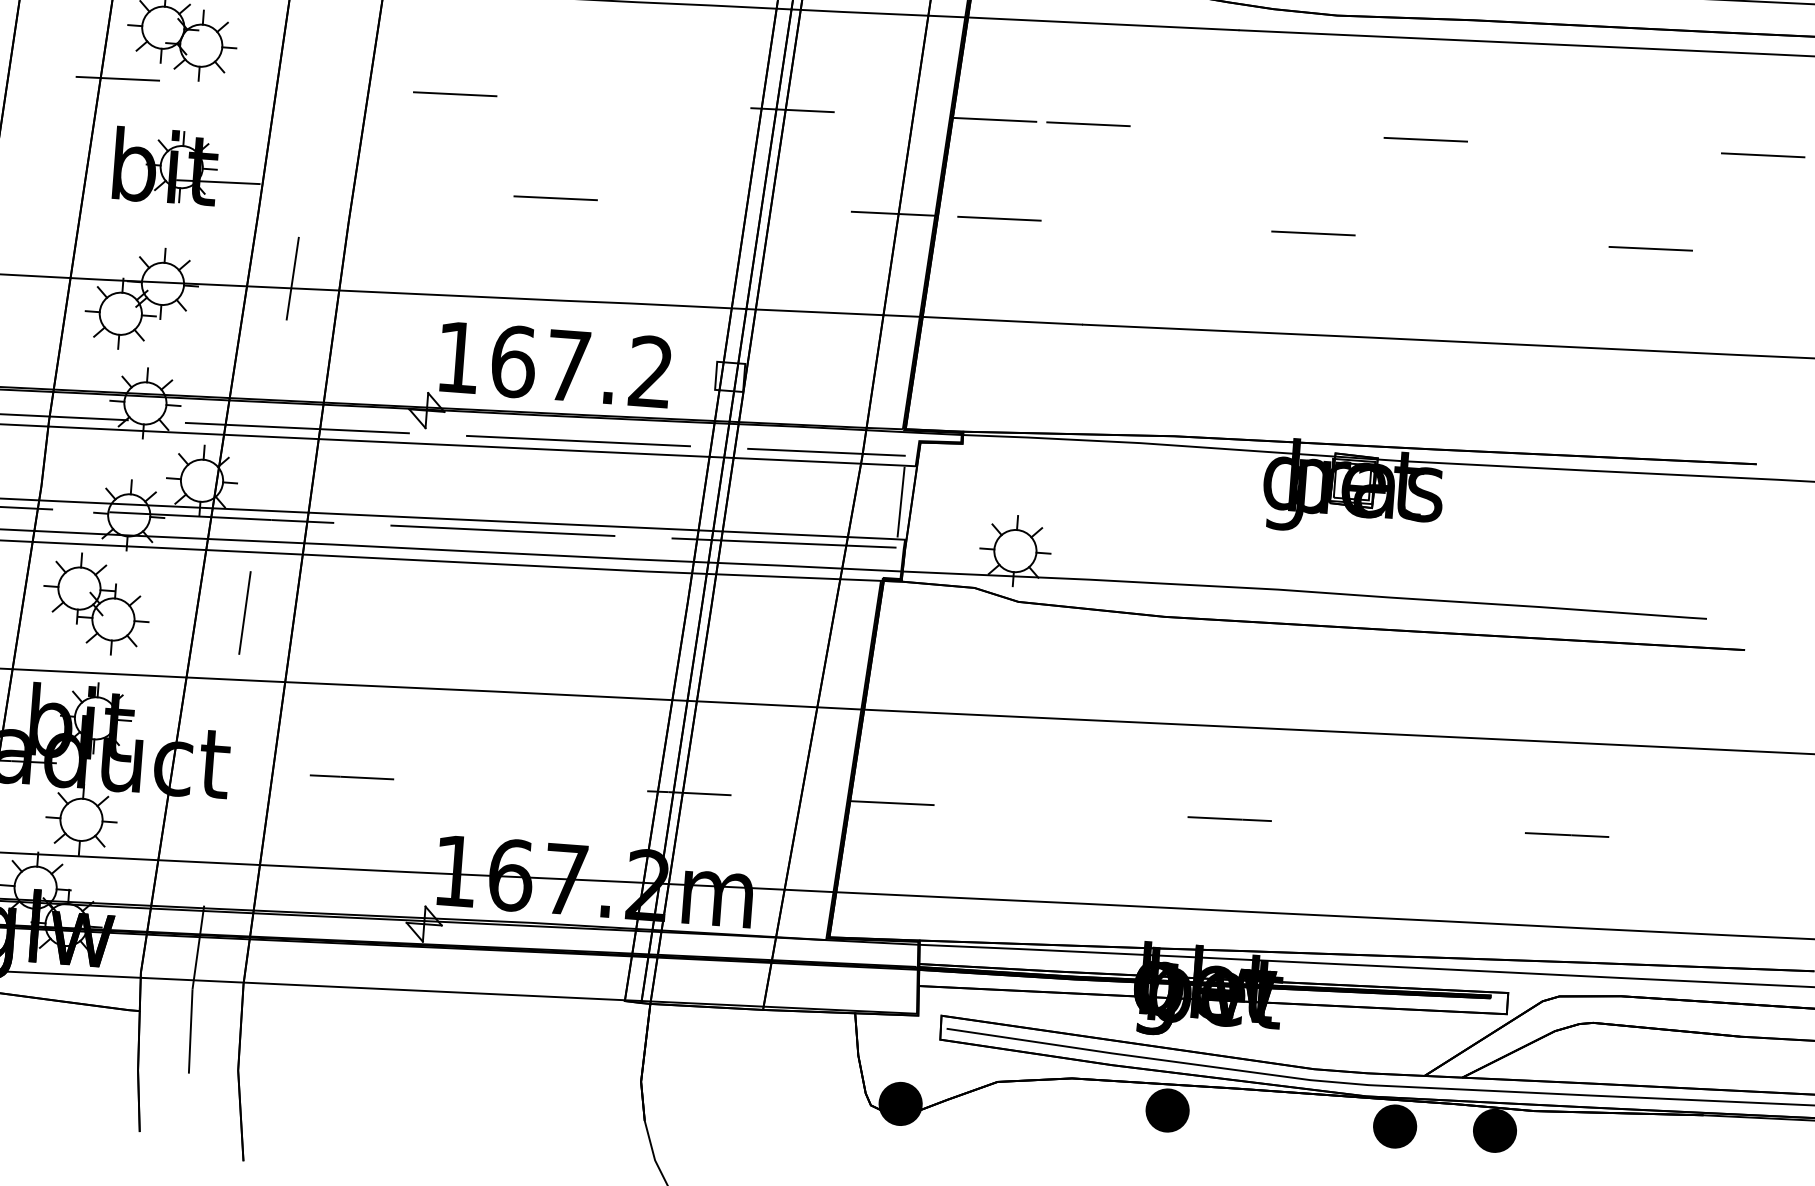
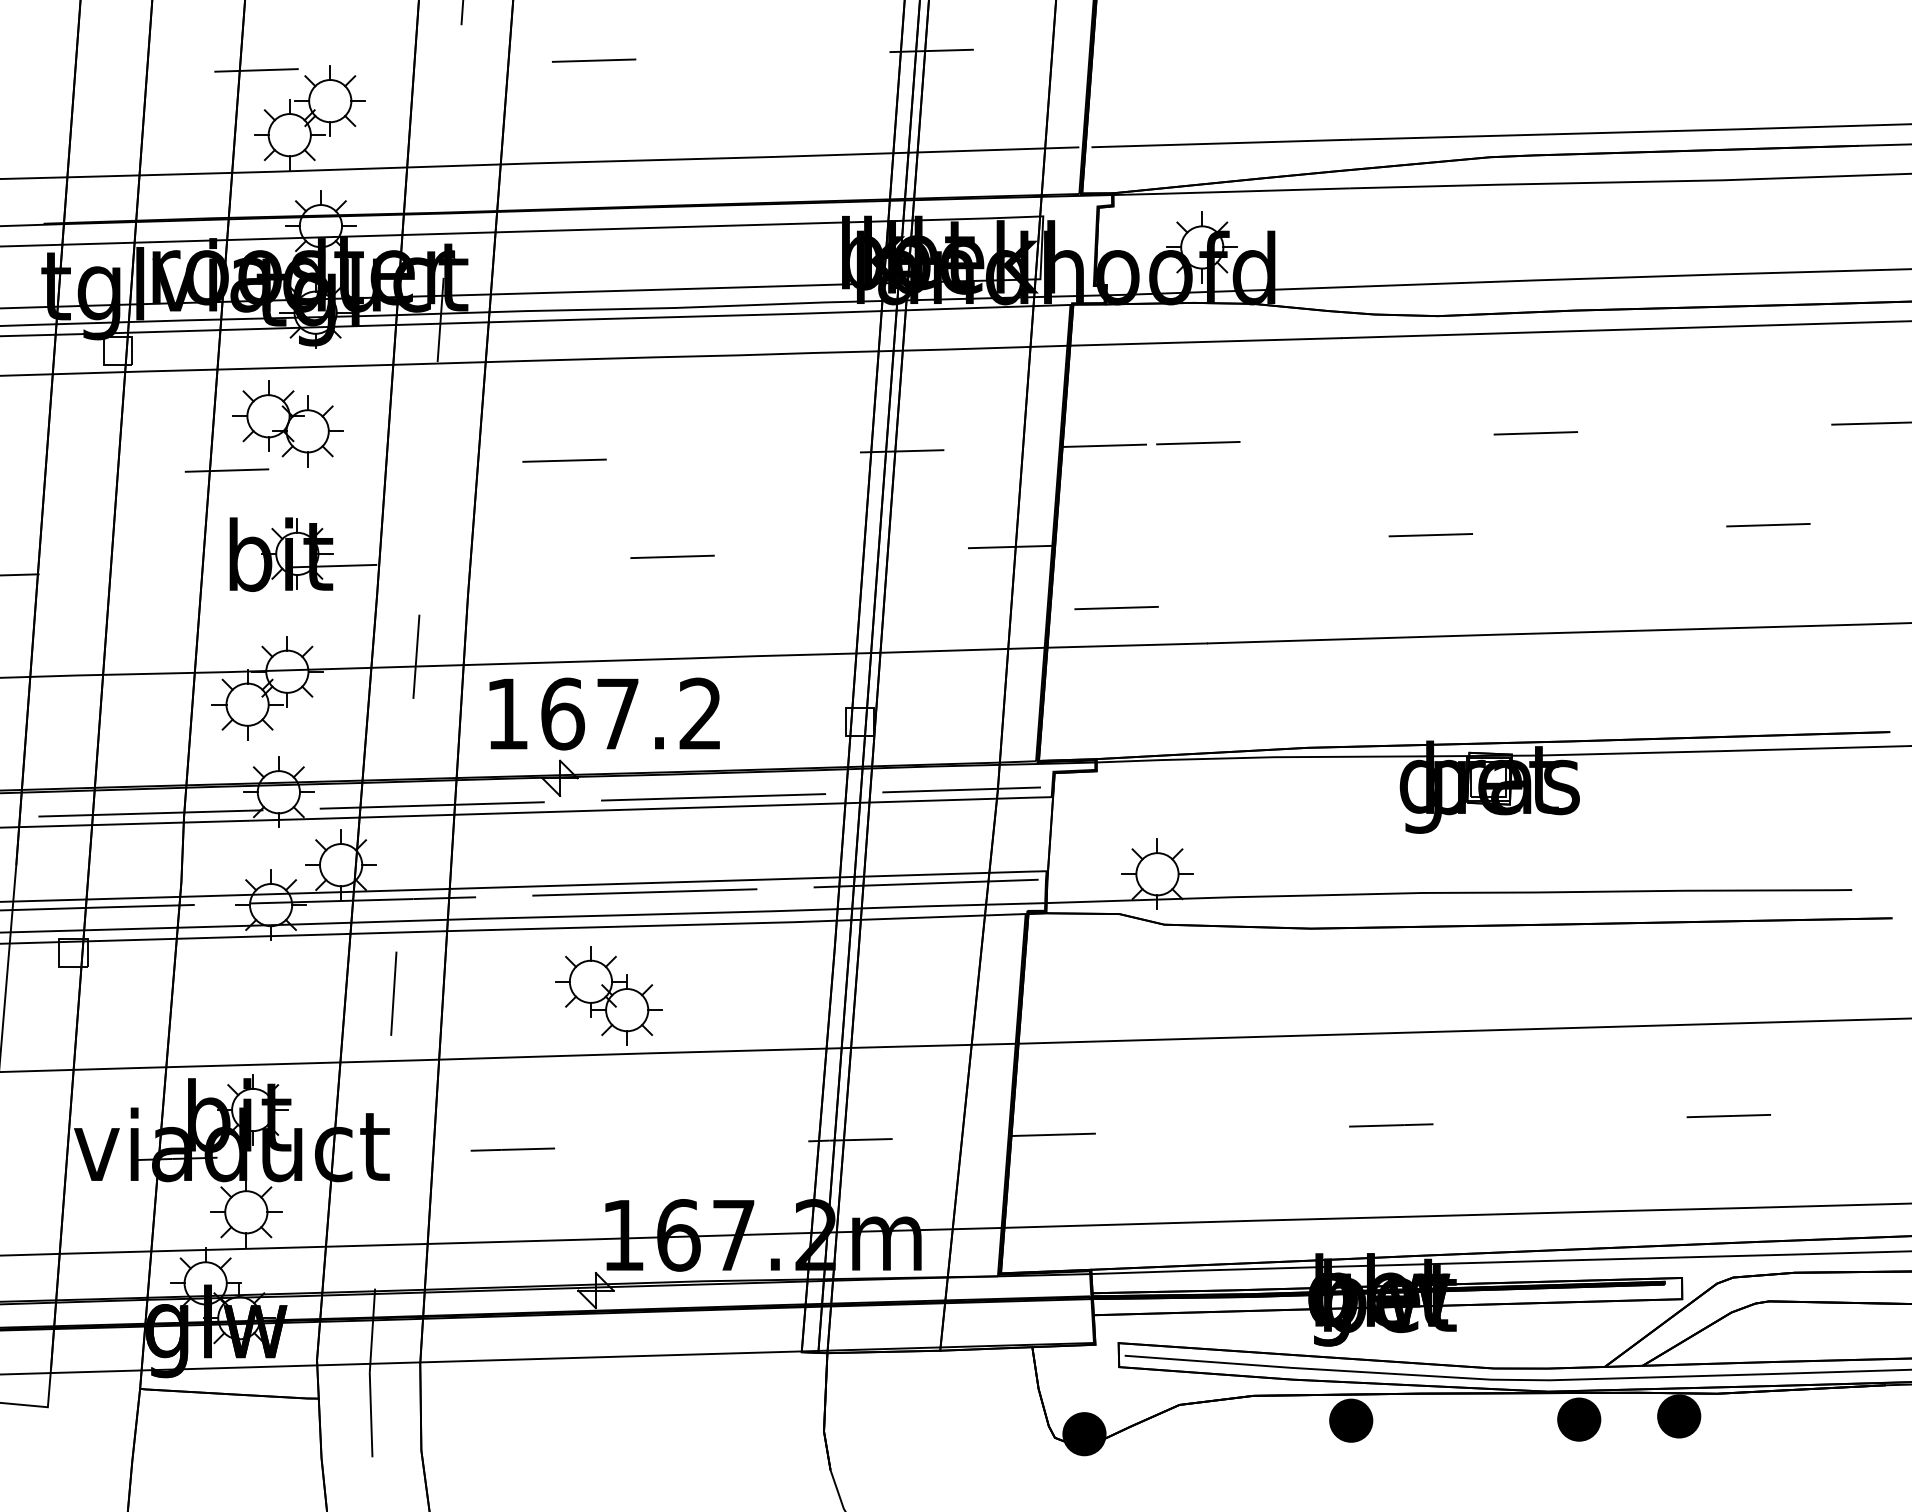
line: (999, 219) -> (1116, 608), moved
text: (555, 364) -> (604, 713), moved
line: (900, 501) -> (1039, 833), removed
part: (95, 603) -> (608, 995), moved

